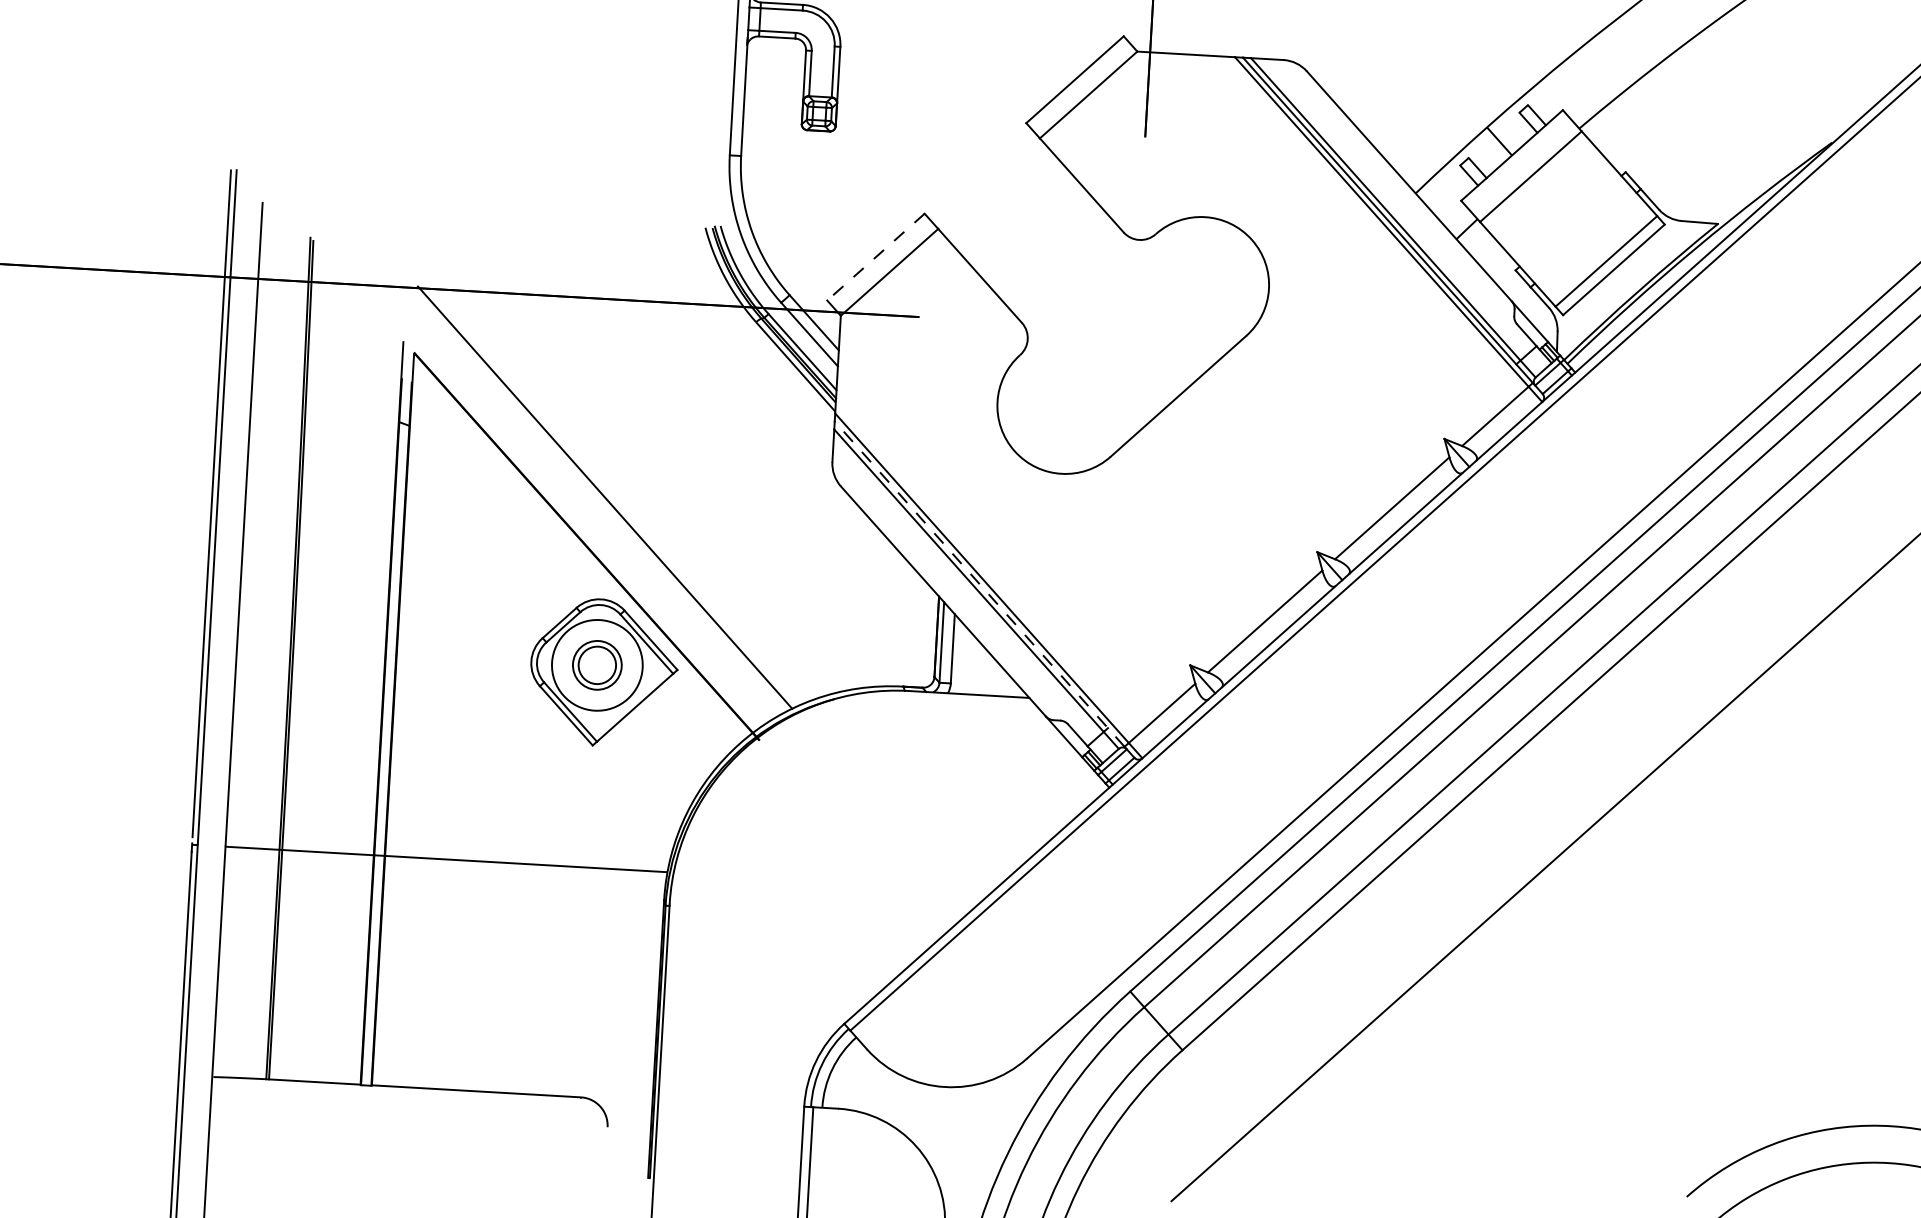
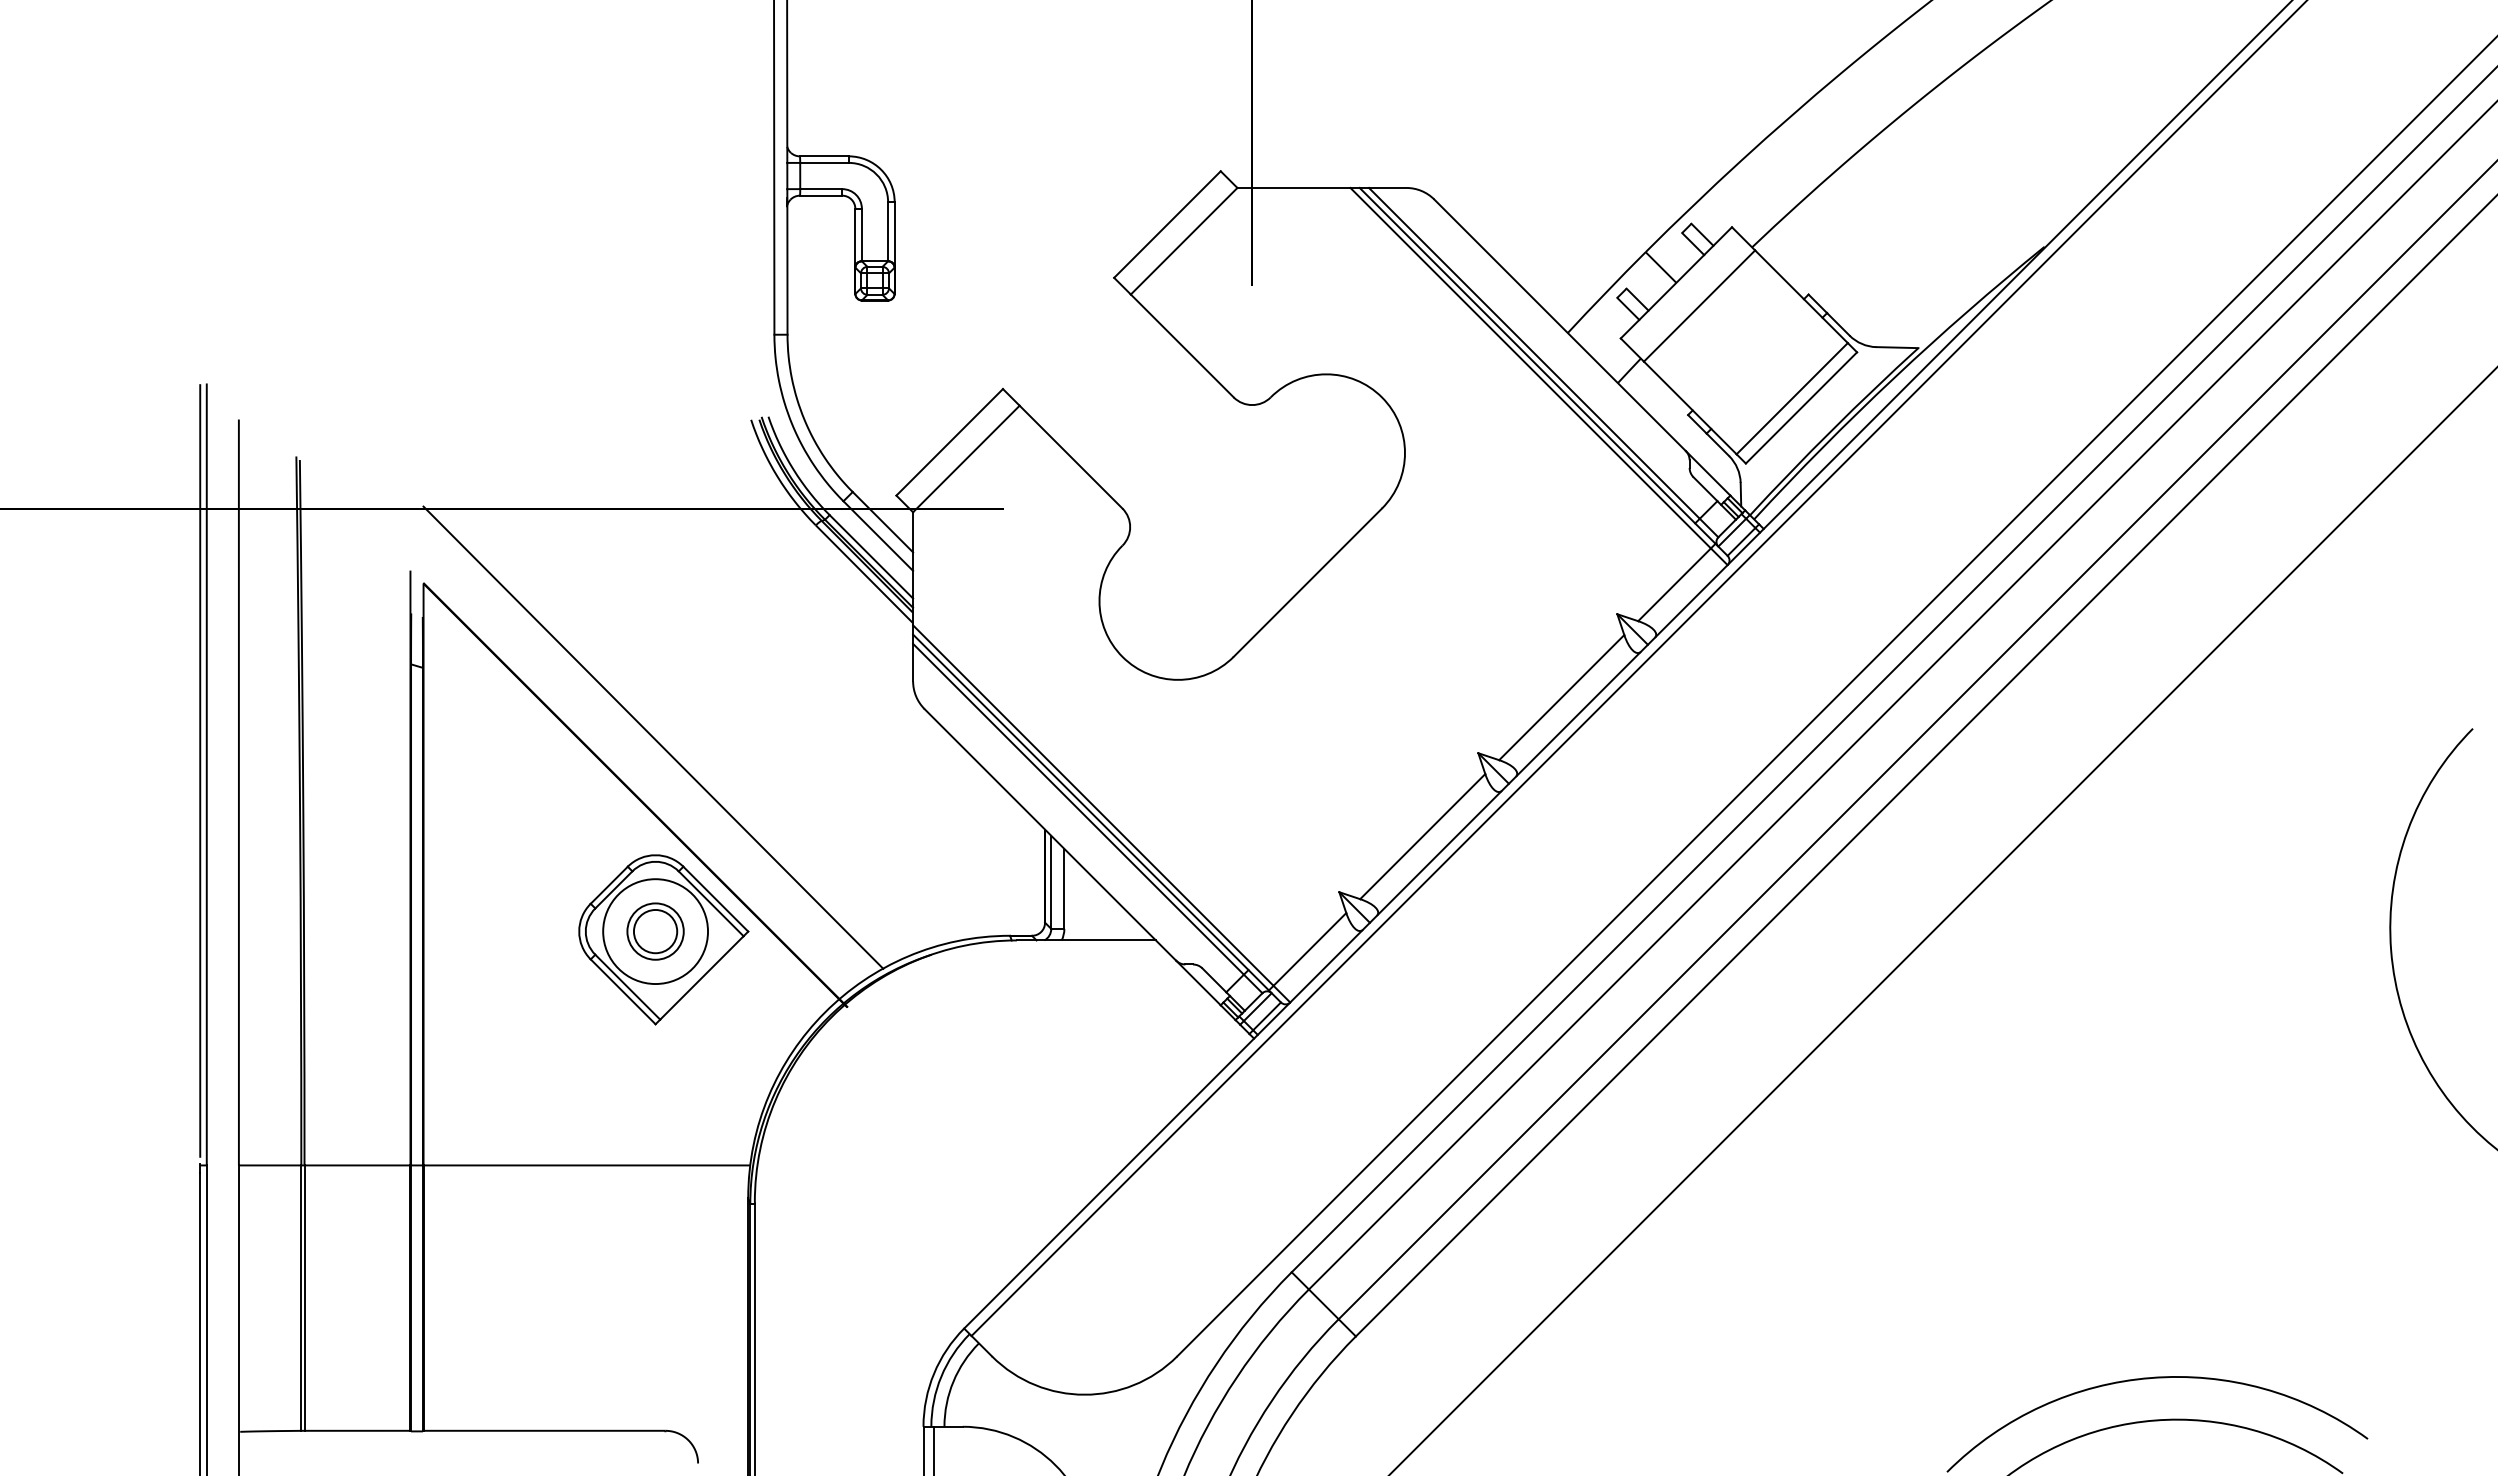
line: (875, 257) -> (949, 442), dashed -> solid
line: (980, 584) -> (1091, 812), dashed -> solid

